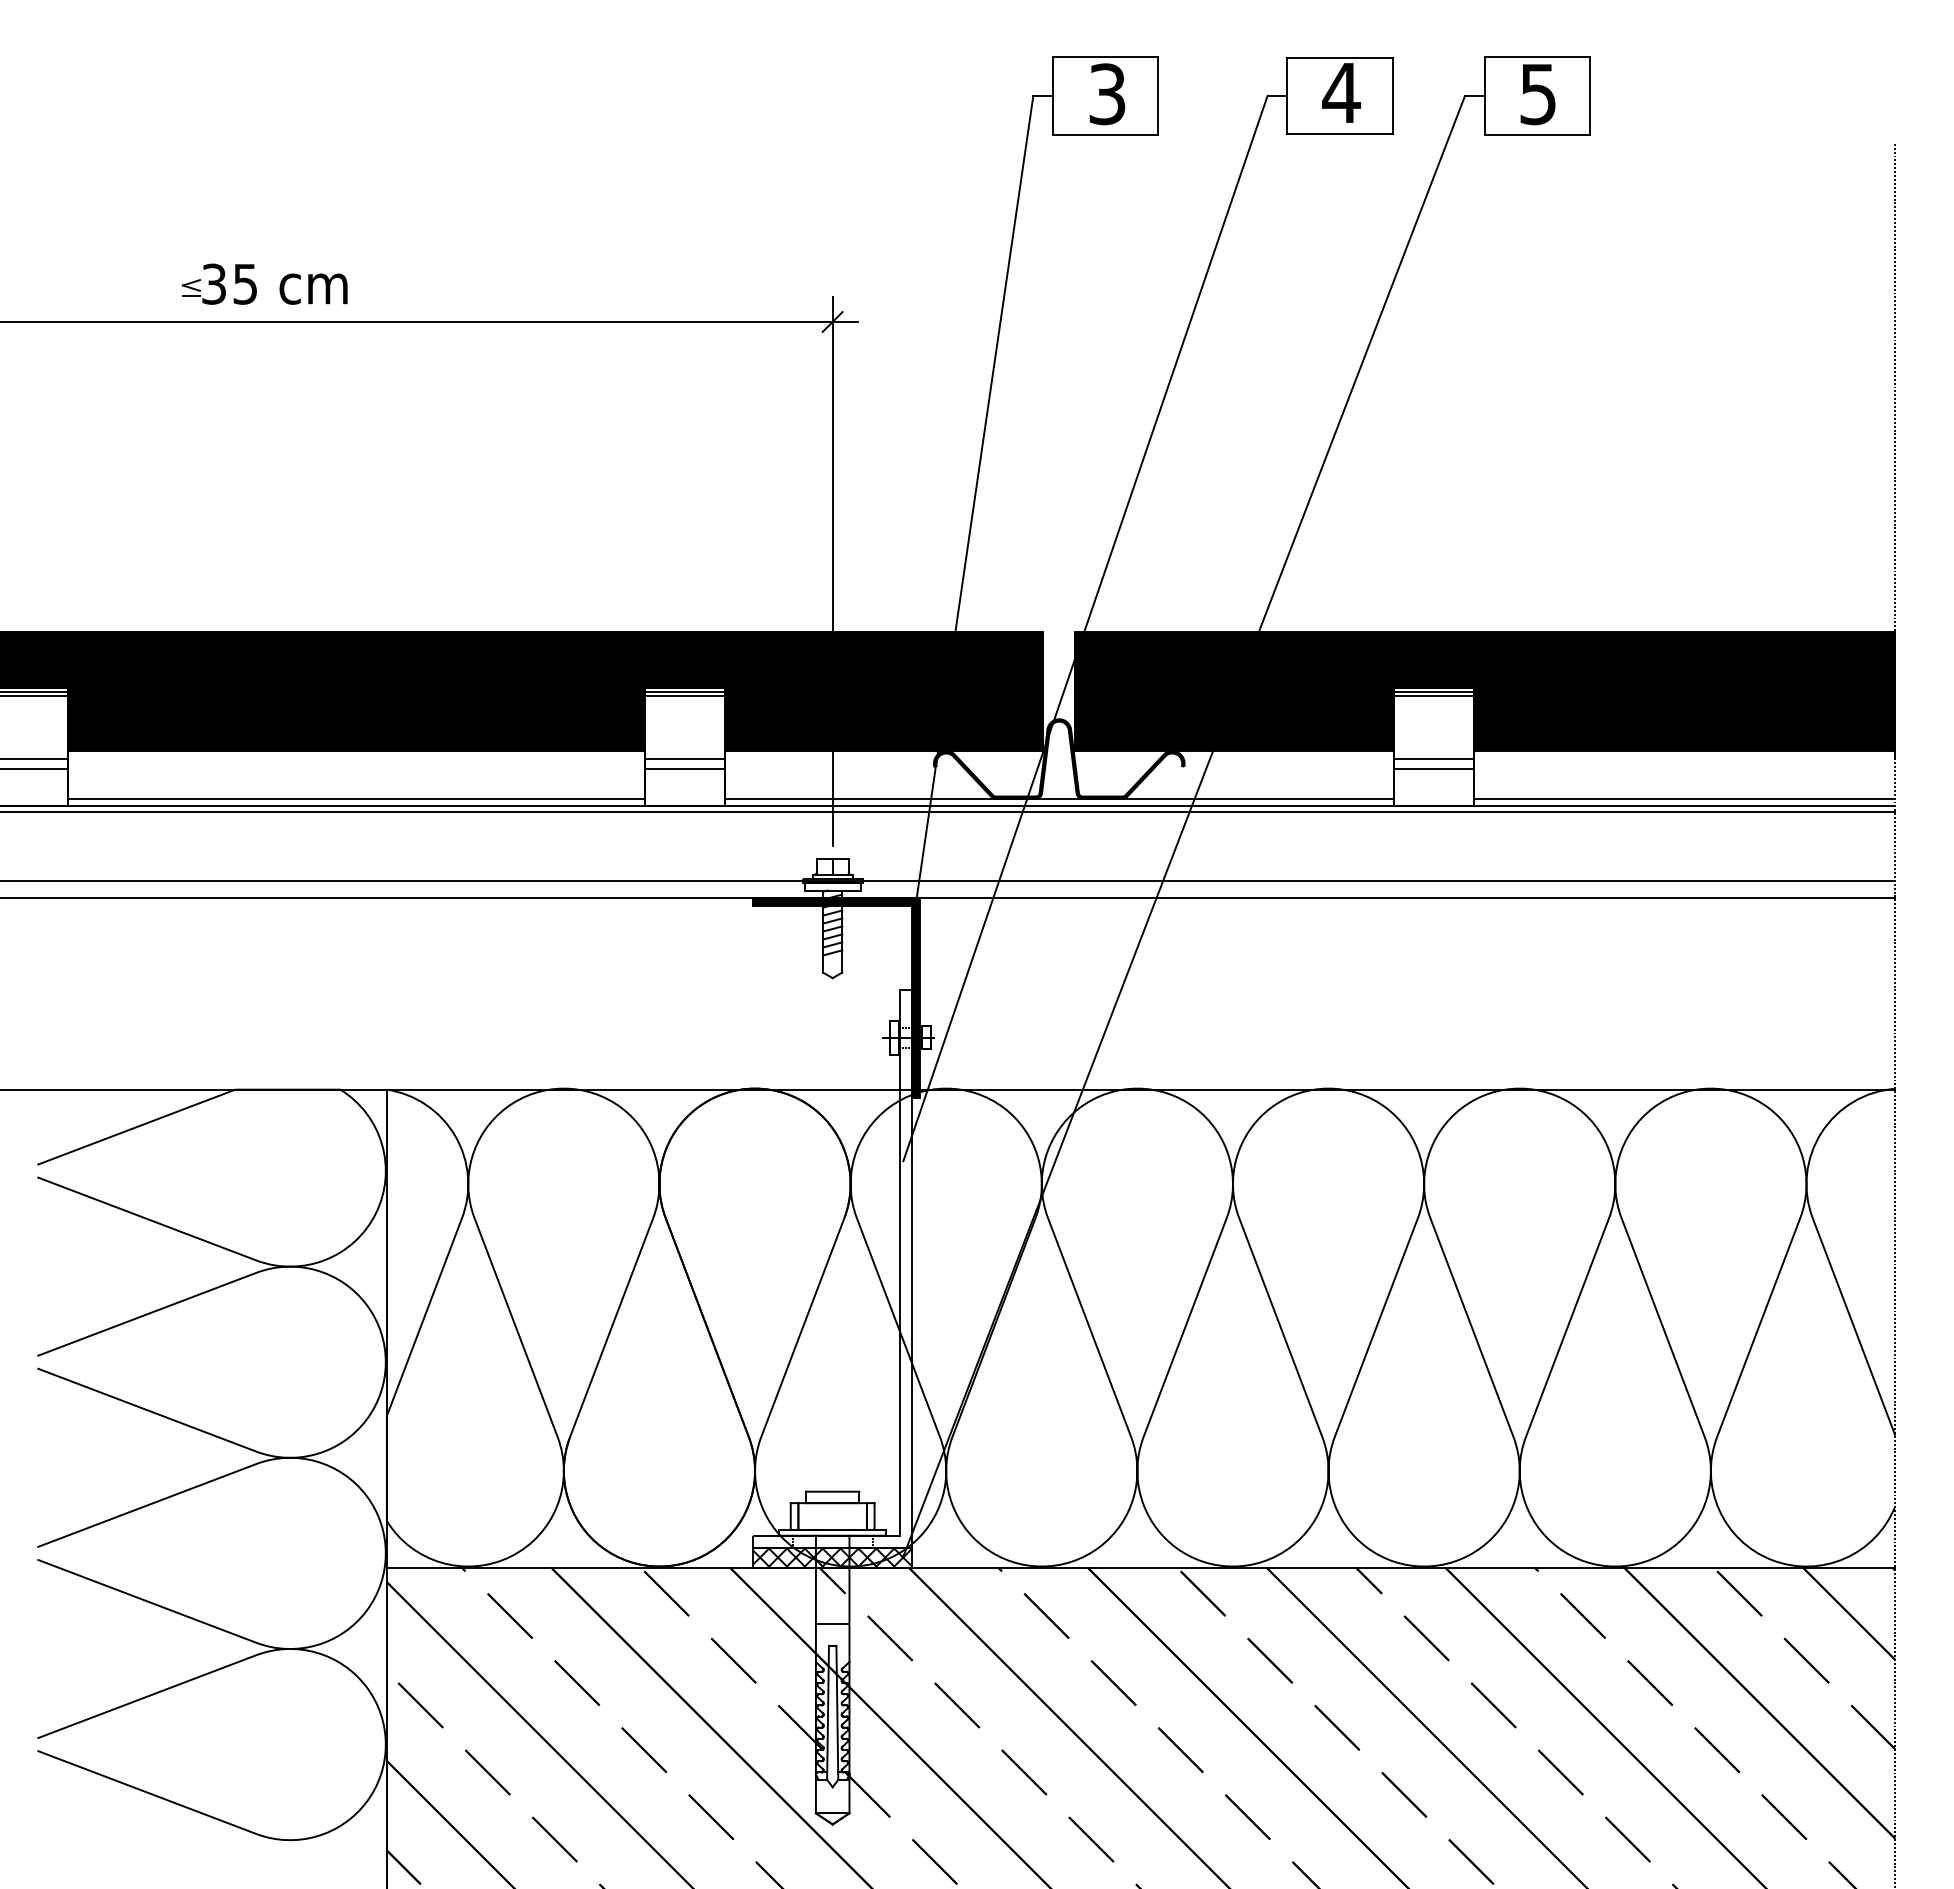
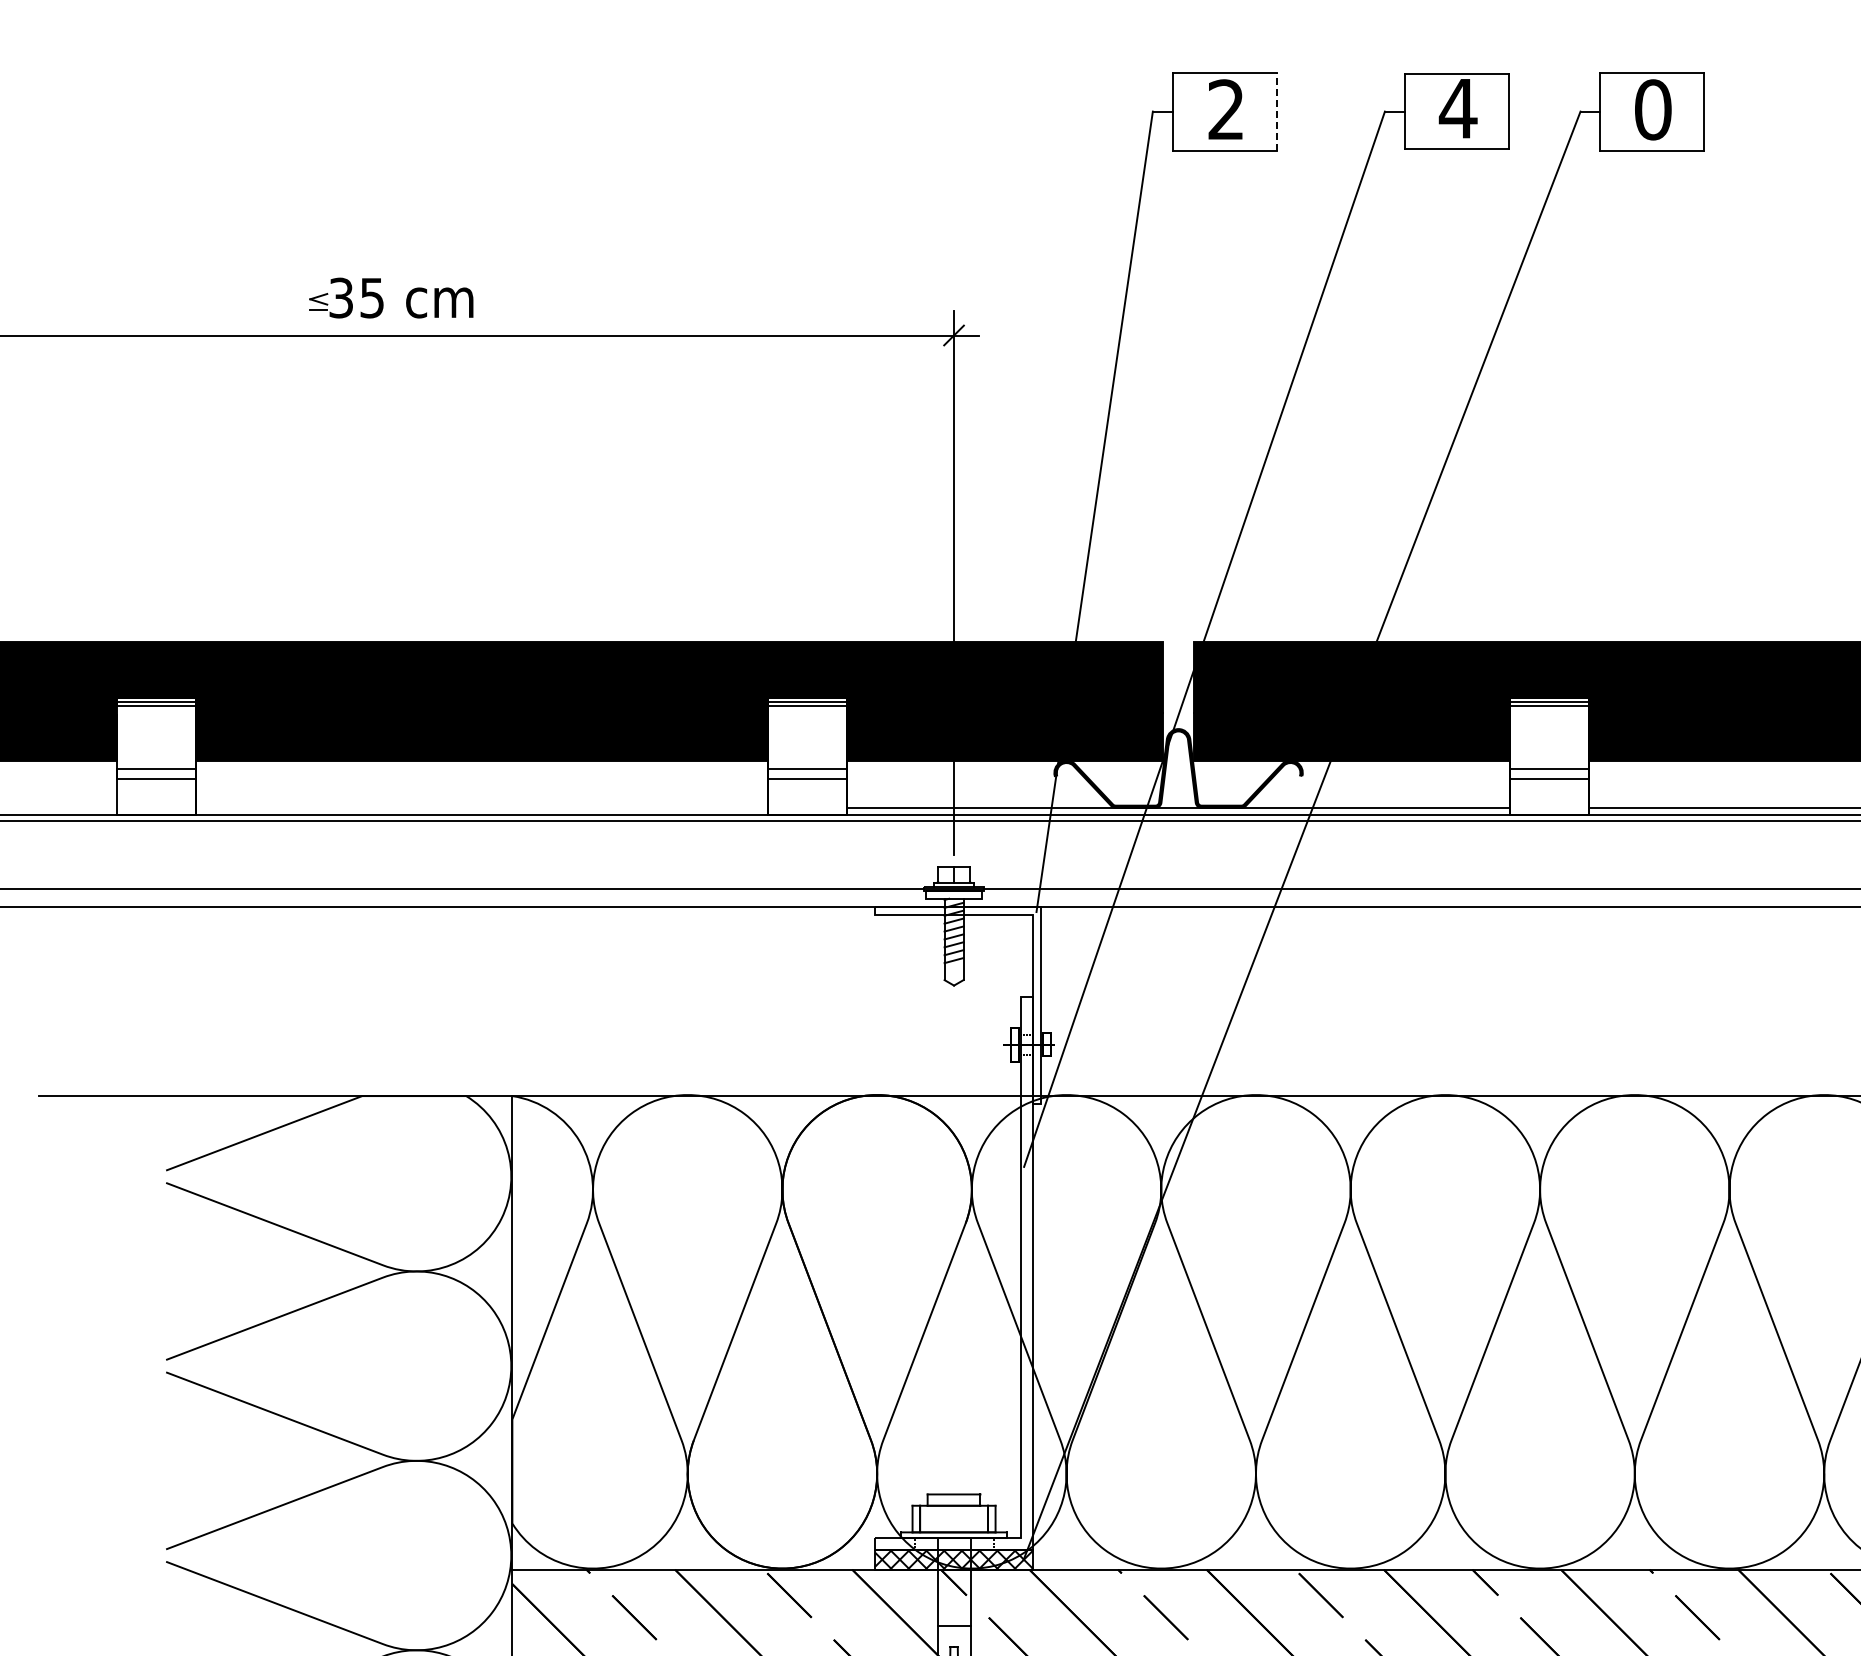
text: (1107, 94) -> (1226, 110), 3 -> 2
text: (1537, 94) -> (1652, 110), 5 -> 0
line: (1158, 95) -> (1276, 111), solid -> dashed
line: (356, 798) -> (482, 807), removed
fill: (836, 997) -> (957, 1004), removed

